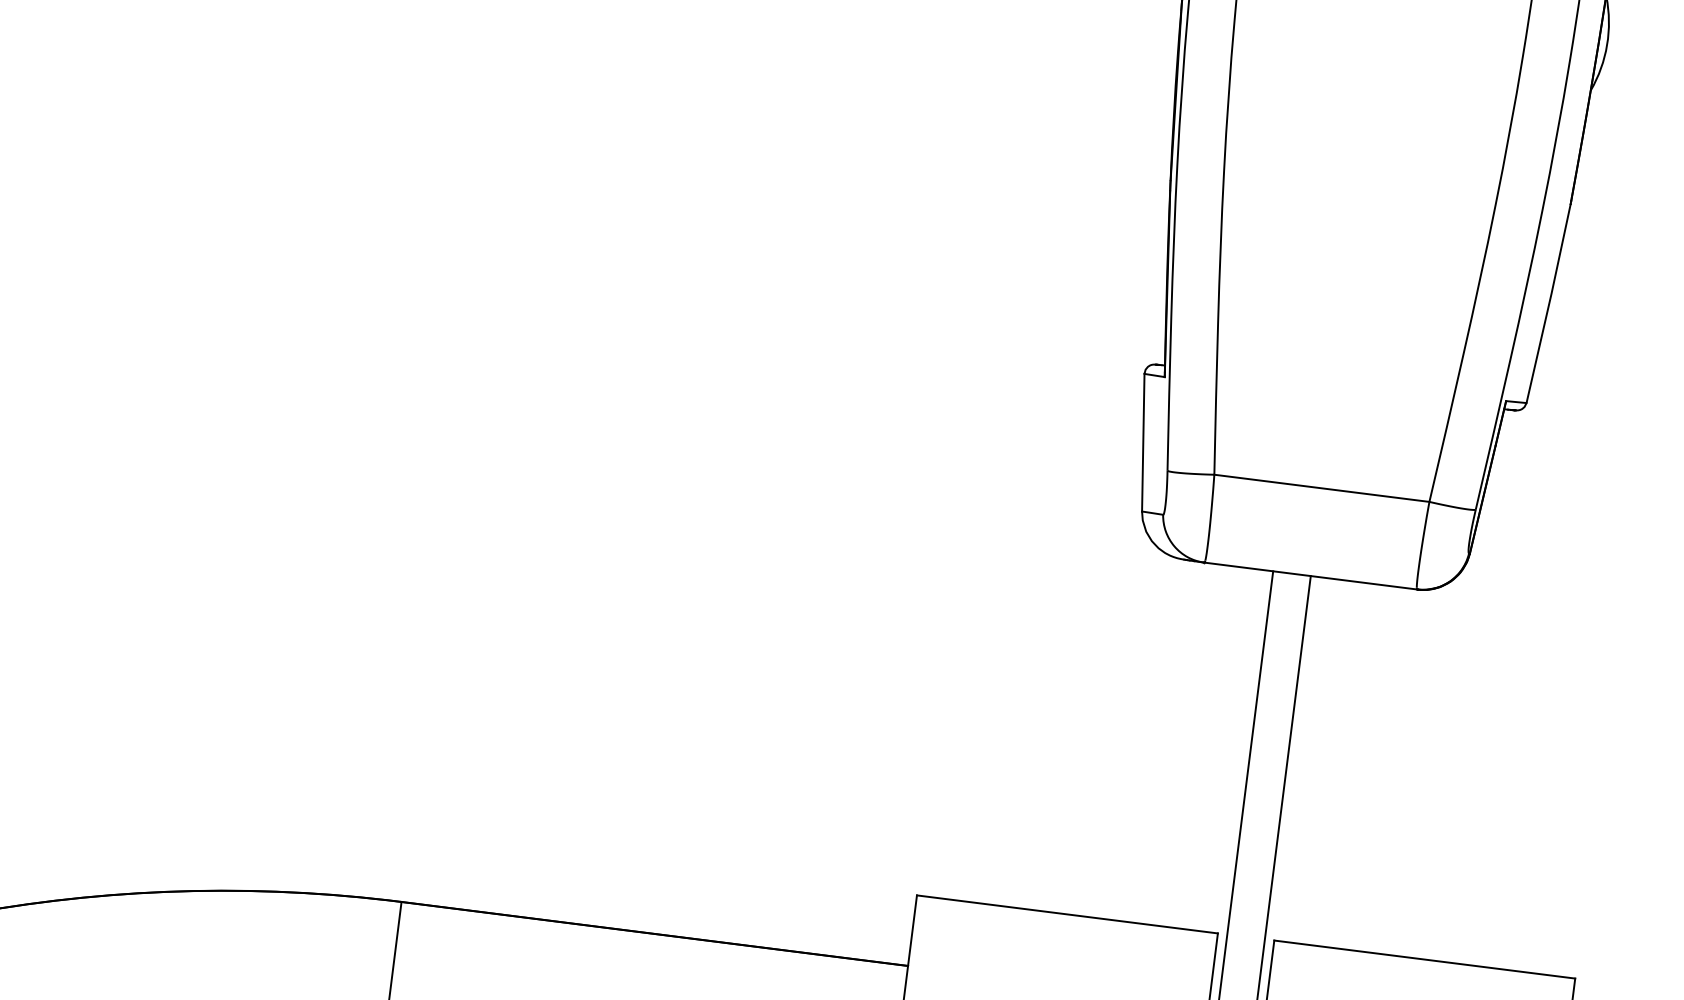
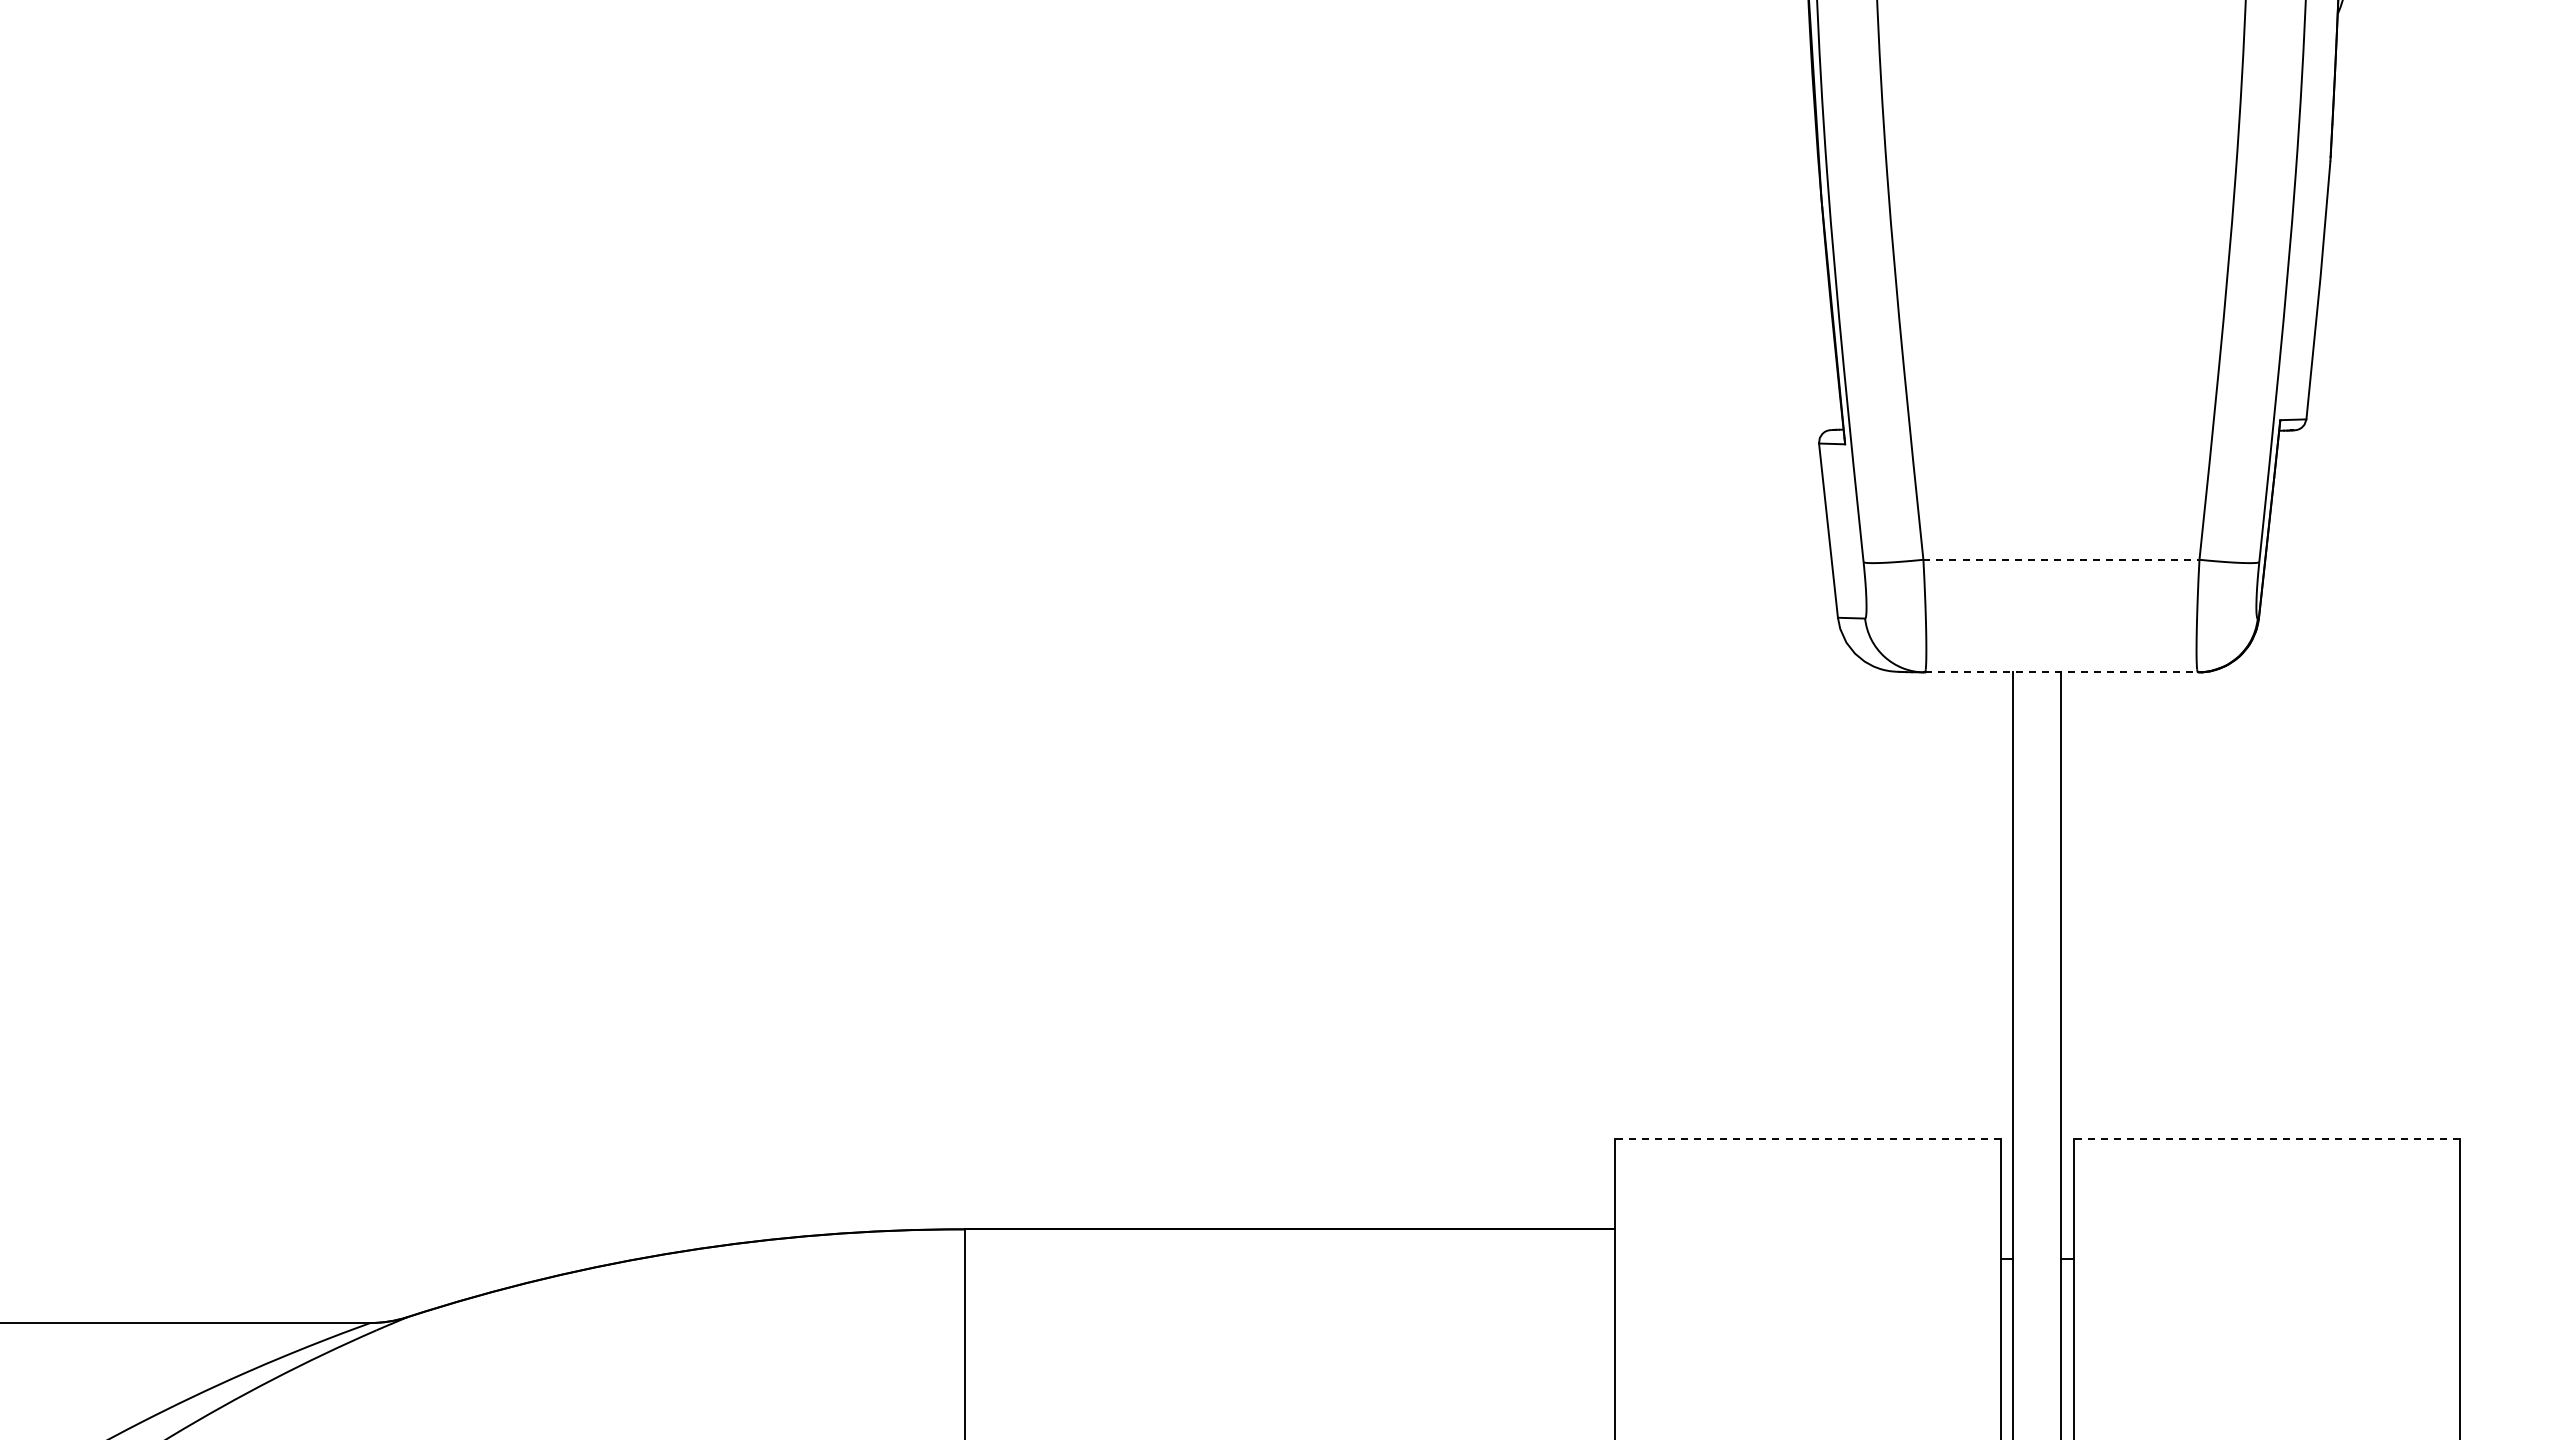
line: (1321, 488) -> (2061, 559), solid -> dashed
line: (1310, 576) -> (2061, 672), solid -> dashed
line: (1067, 914) -> (1807, 1138), solid -> dashed
line: (1424, 959) -> (2266, 1138), solid -> dashed

